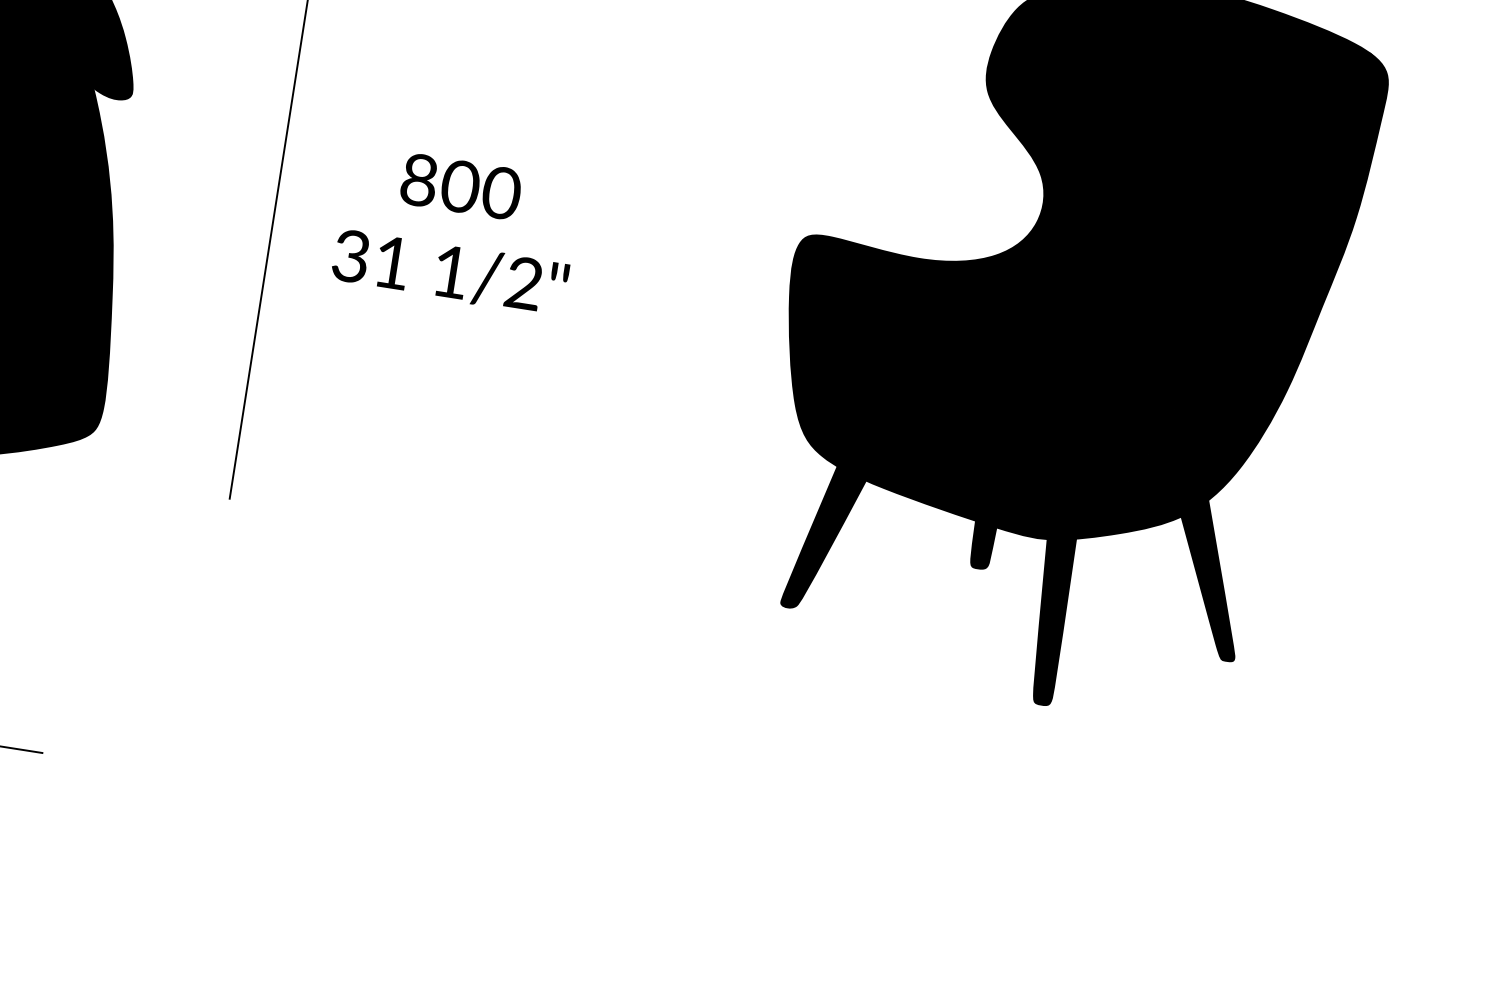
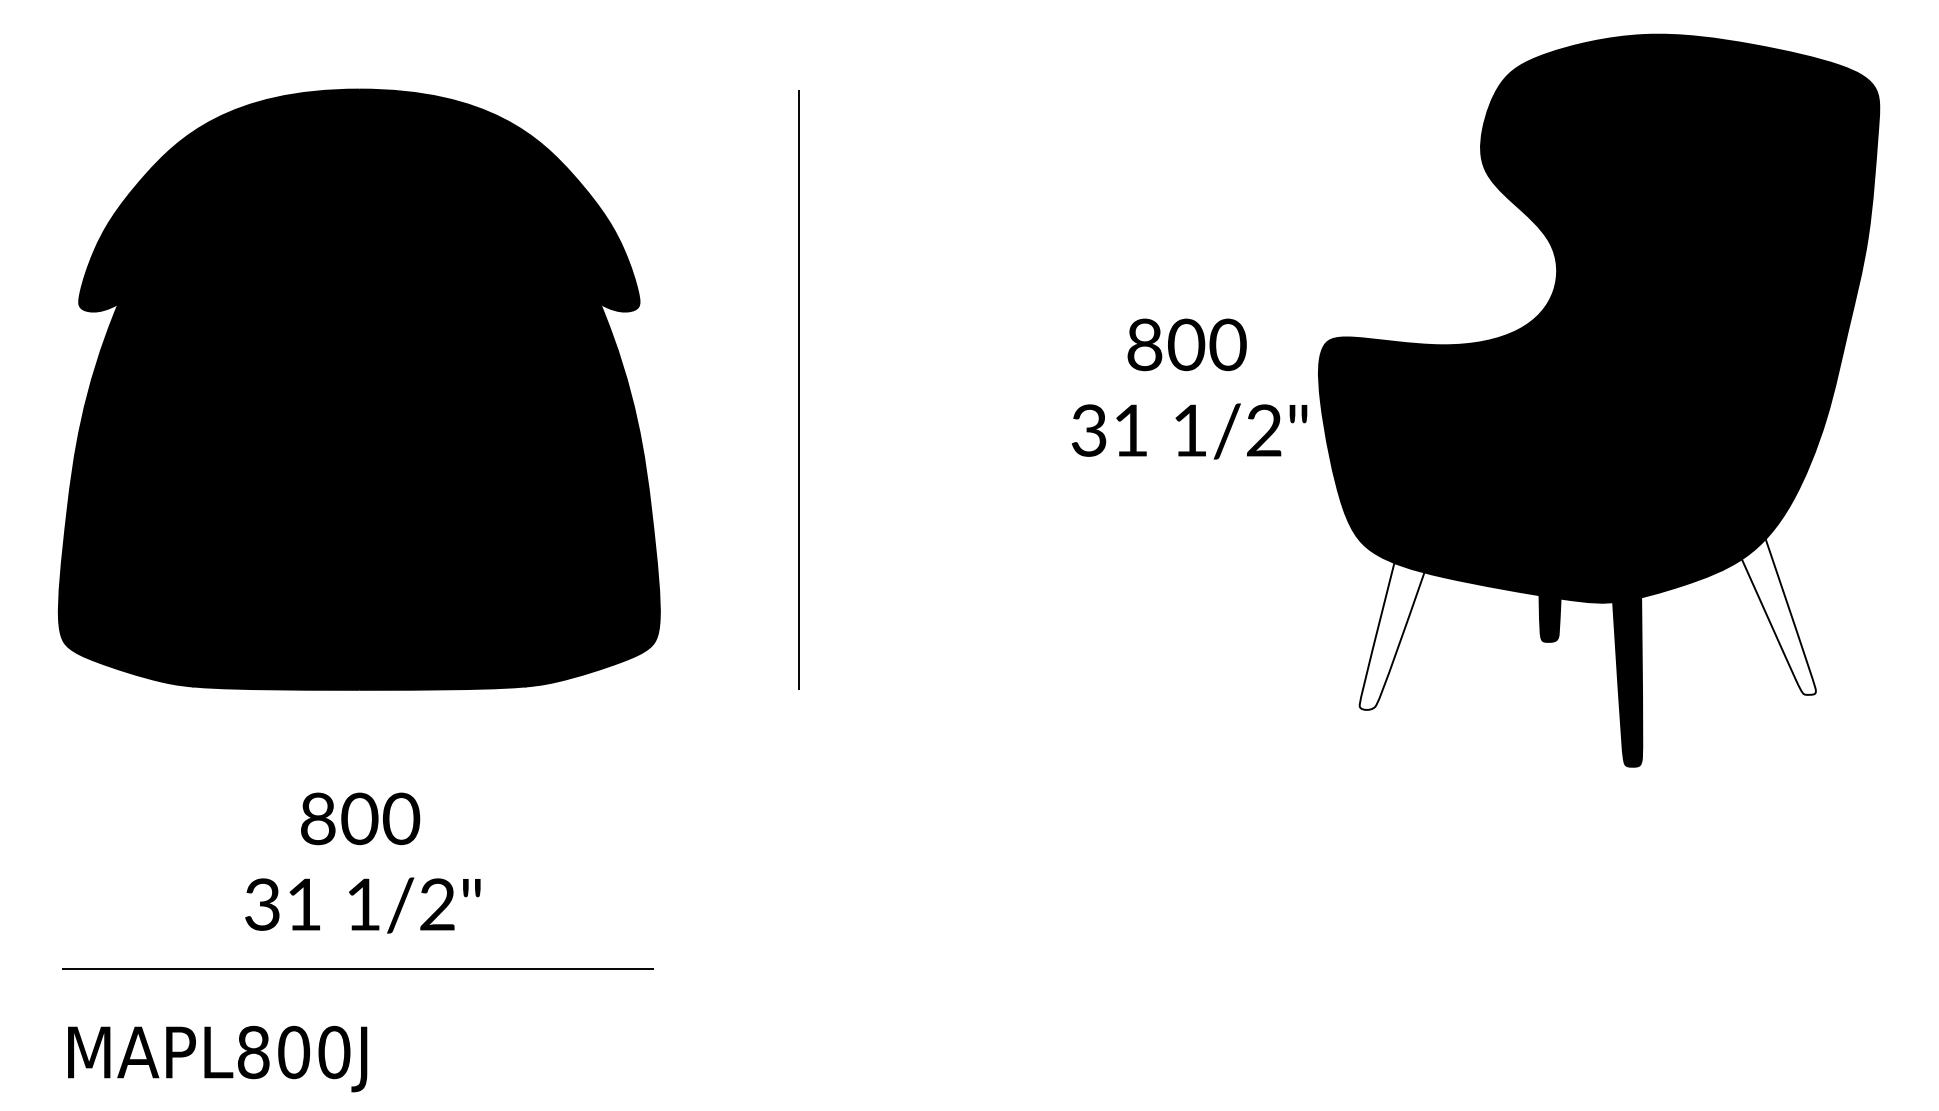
text: (456, 230) -> (1189, 388), moved
fill: (823, 537) -> (1391, 635), removed
fill: (1208, 578) -> (1778, 616), removed

